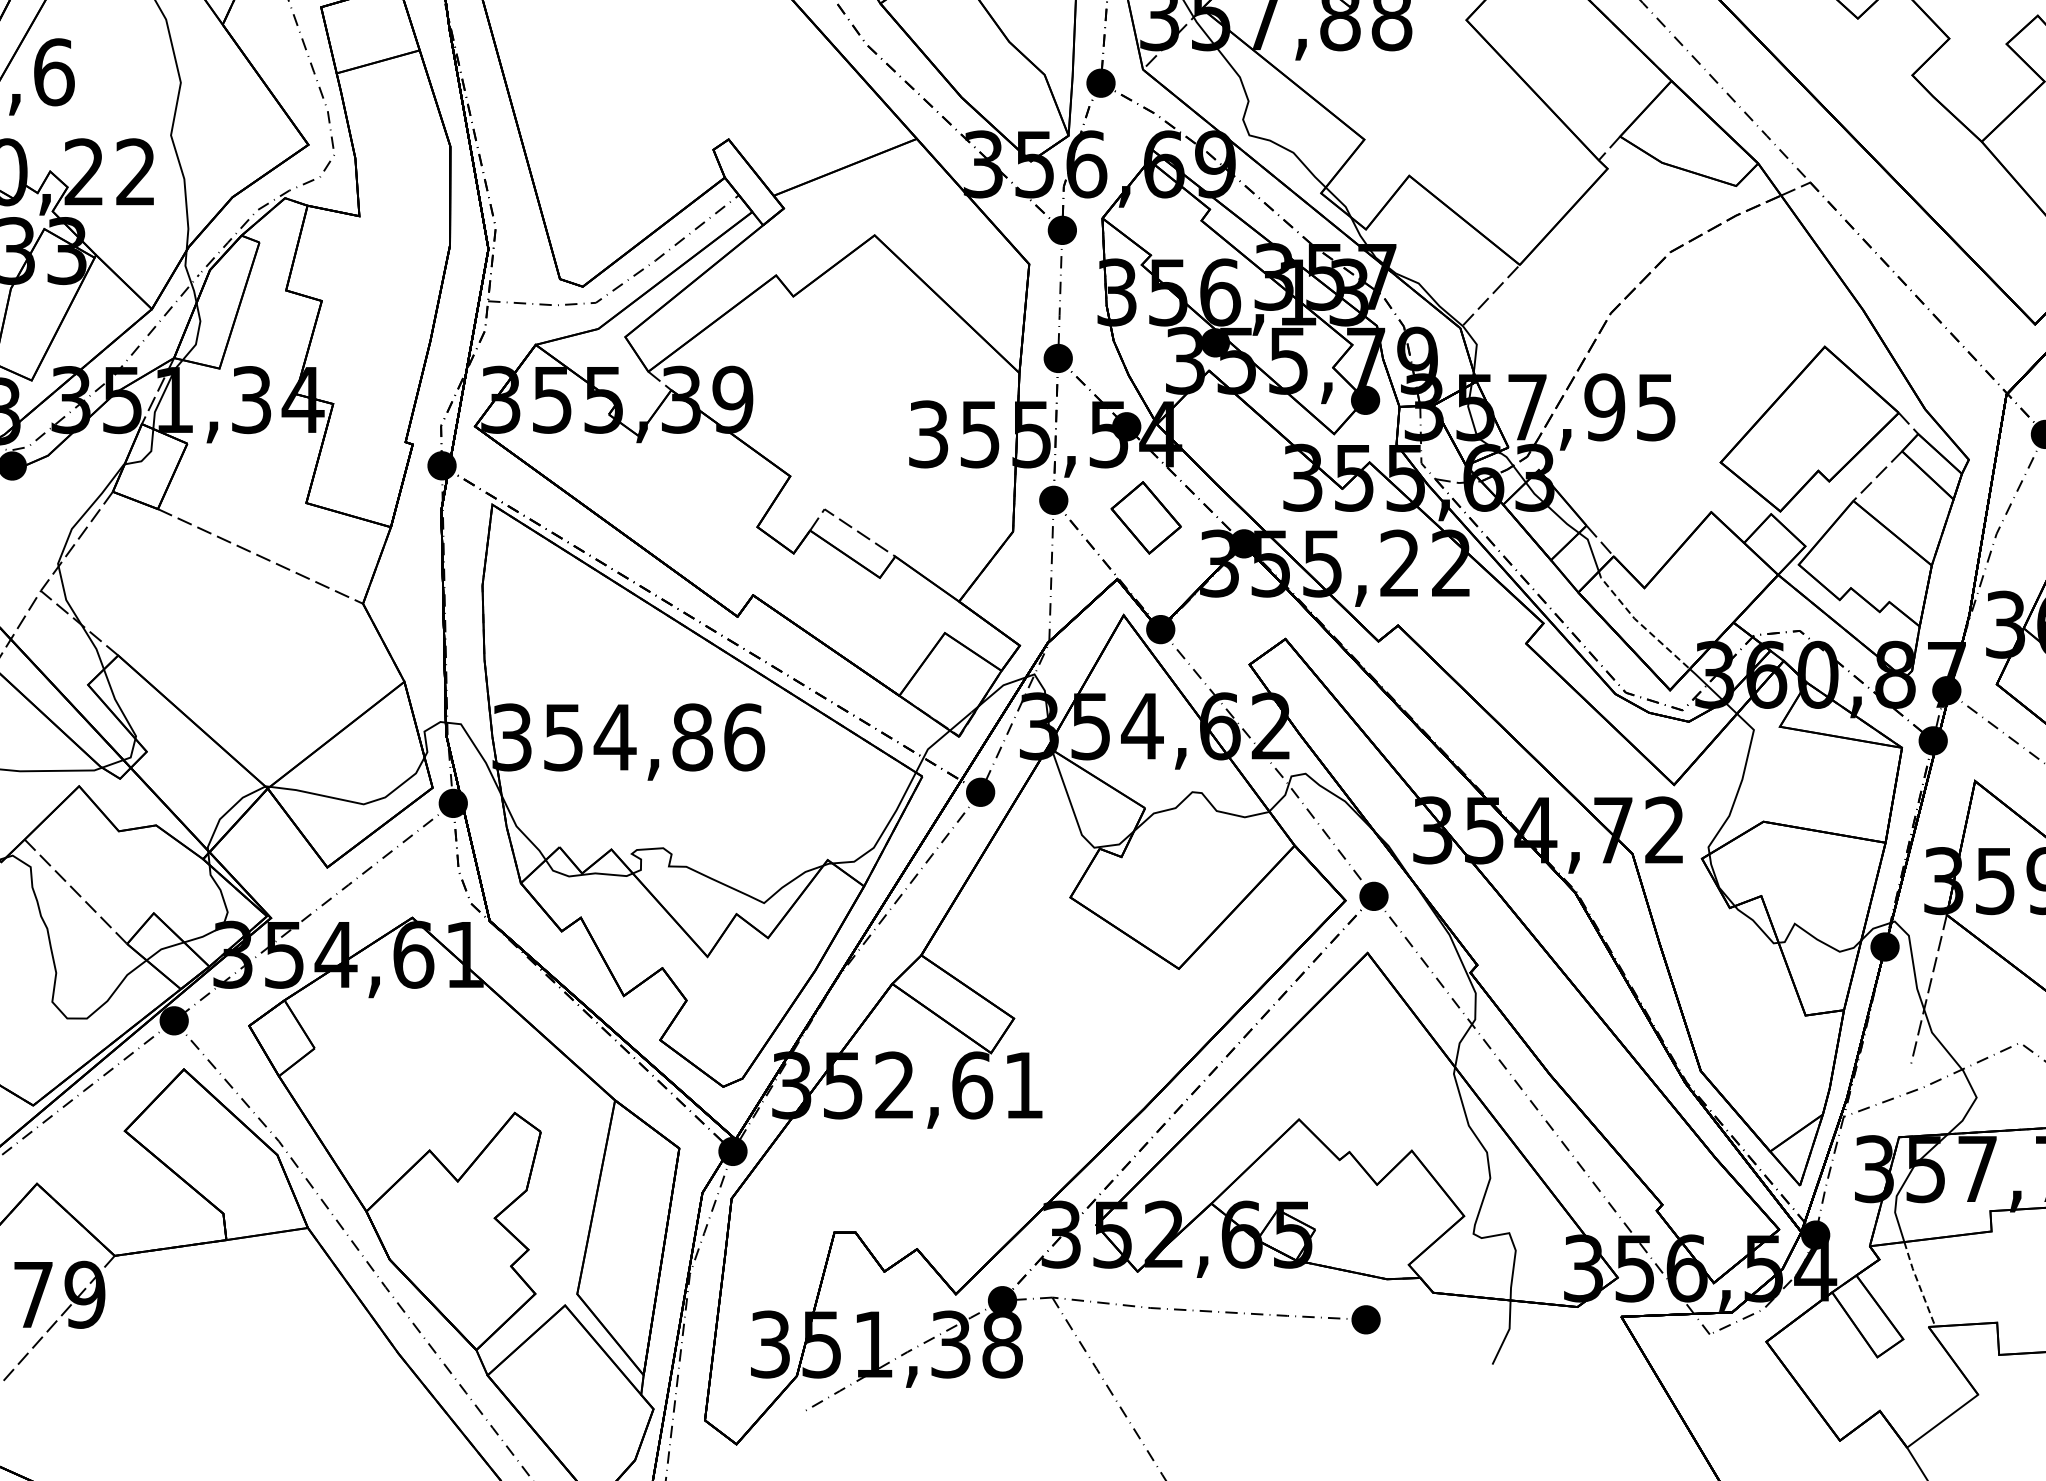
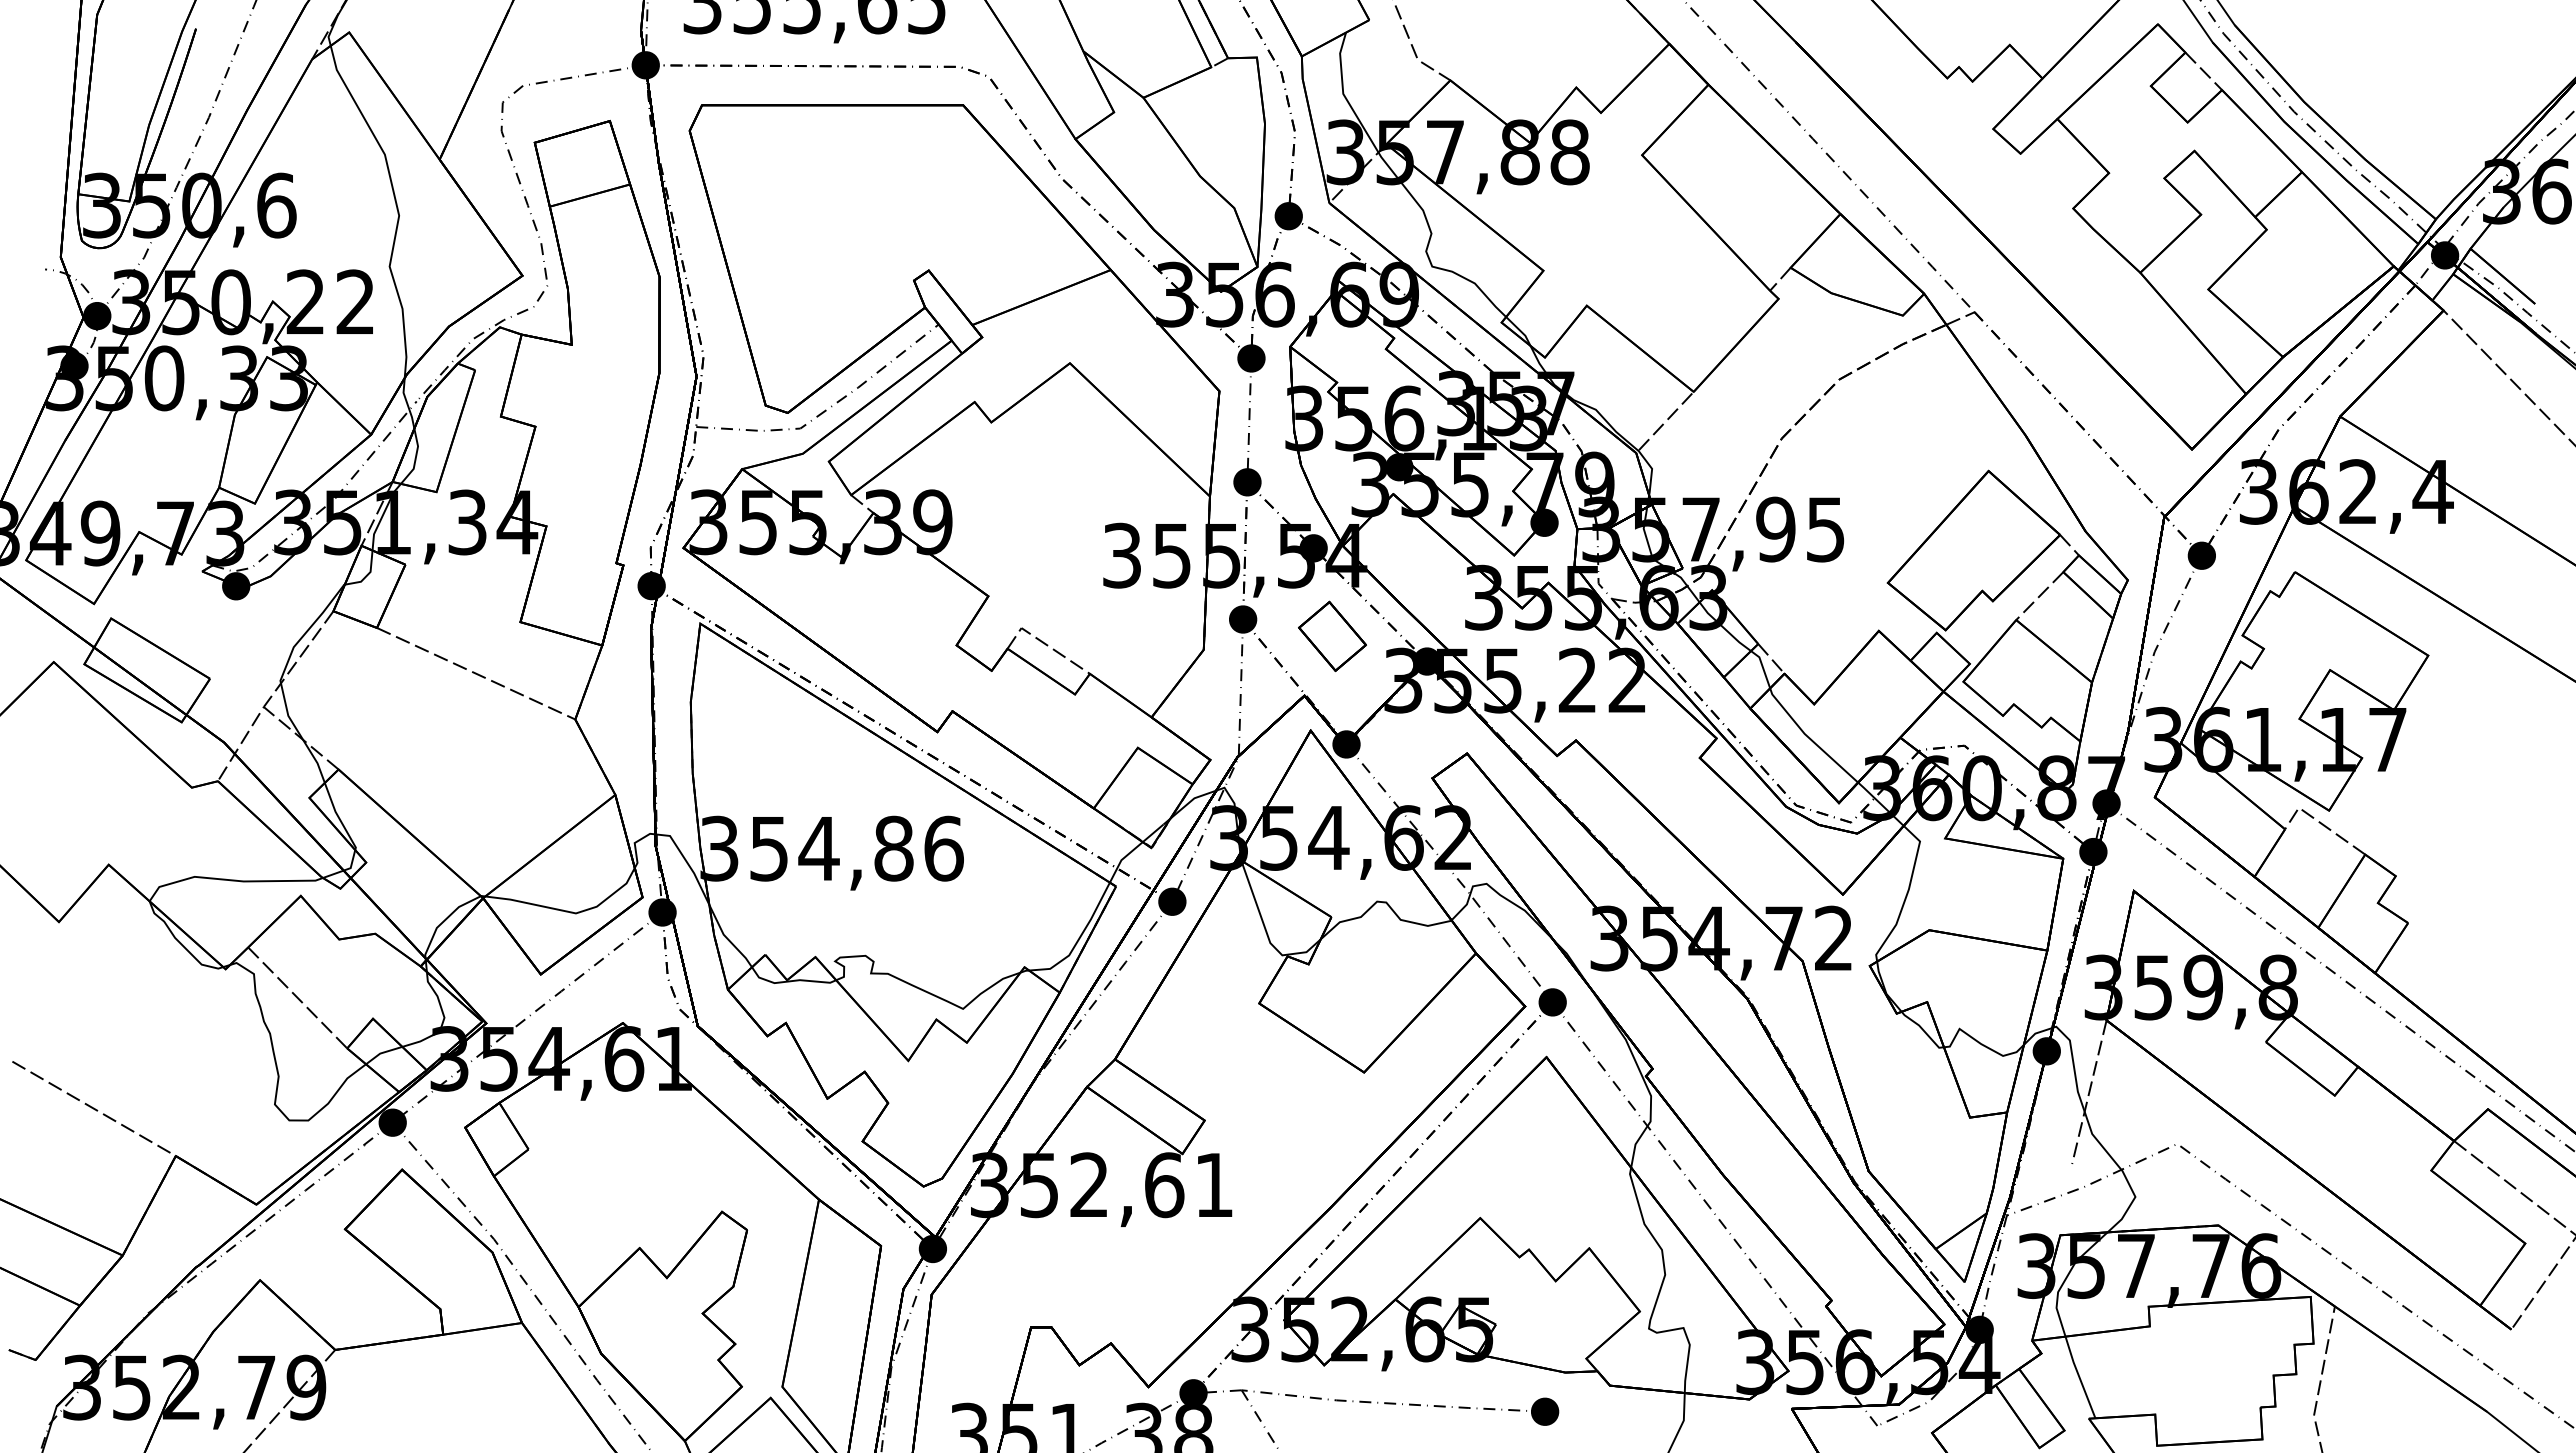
line: (1639, 622) -> (1809, 737), dashed -> solid
line: (1918, 1284) -> (2079, 1377), dashed -> solid

